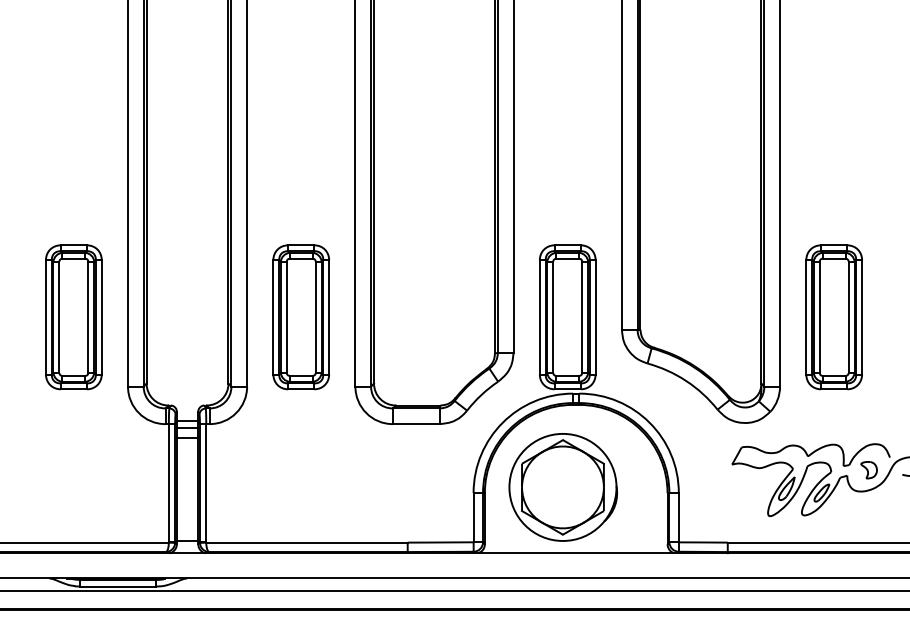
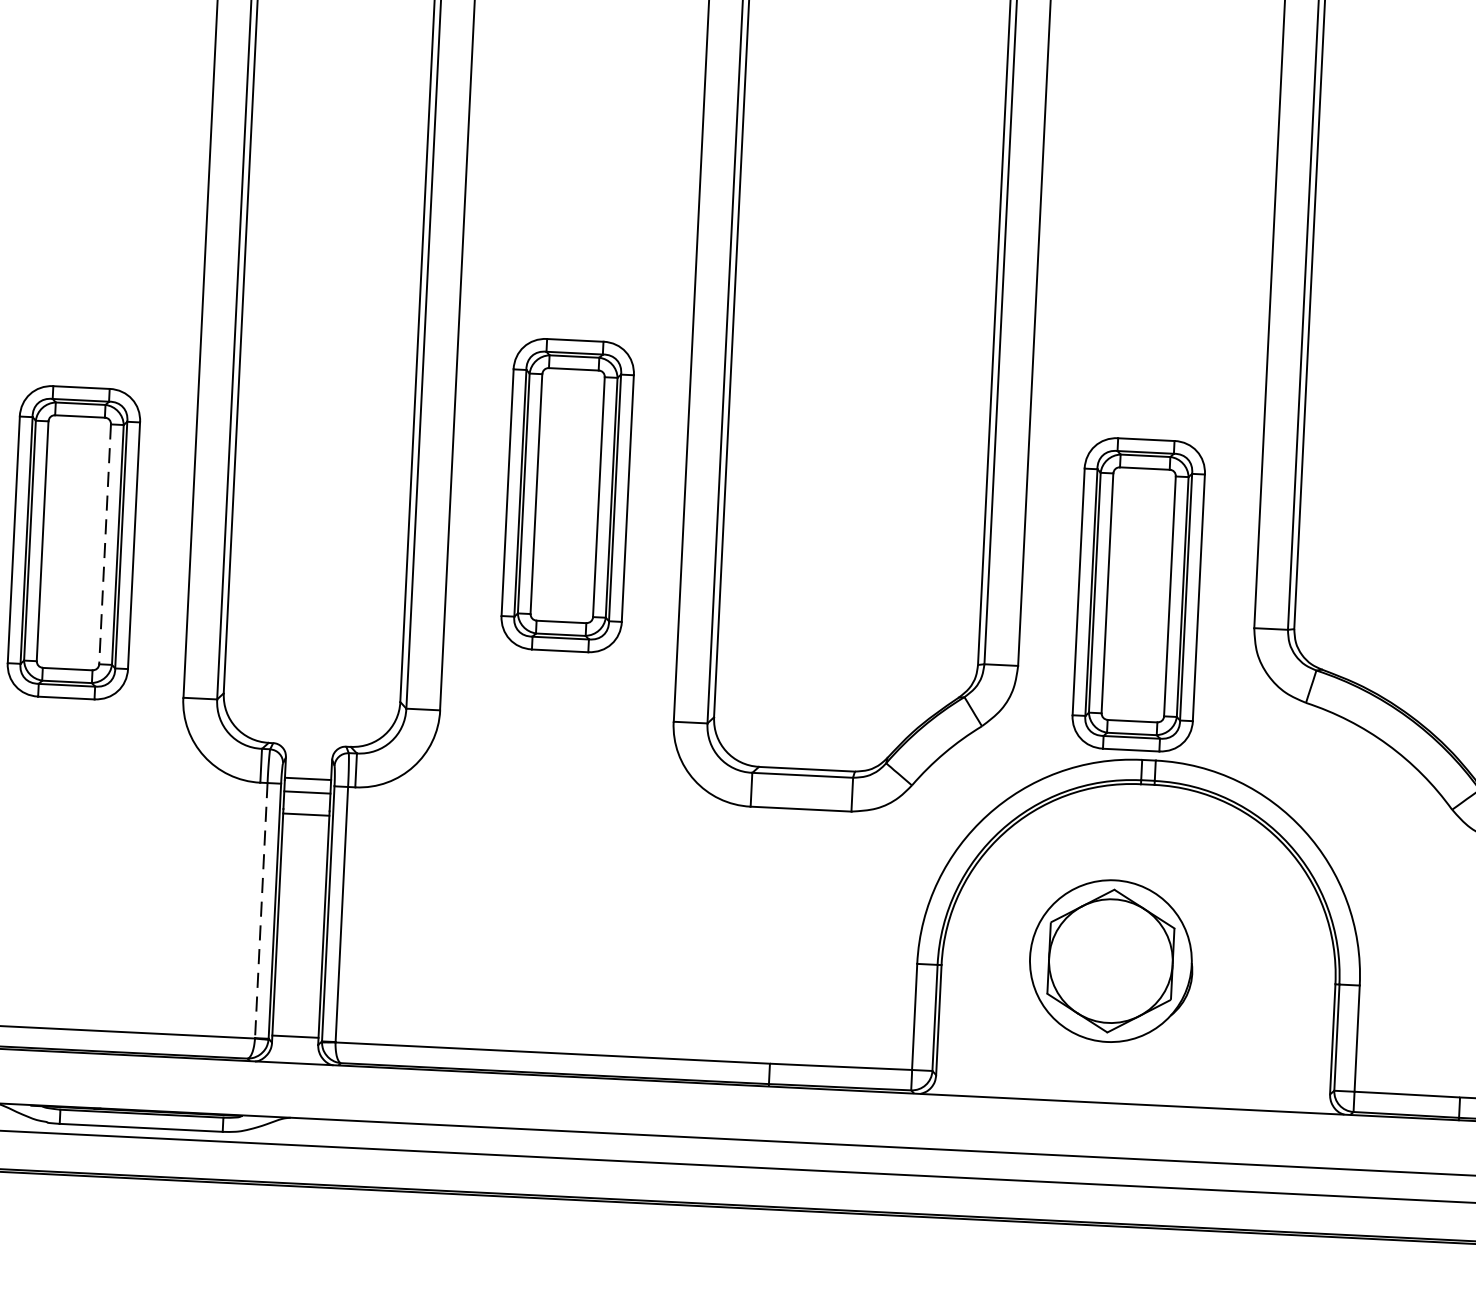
line: (88, 317) -> (105, 544), solid -> dashed
part: (300, 317) -> (566, 495), moved
line: (168, 483) -> (260, 911), solid -> dashed
part: (563, 487) -> (1111, 961), size x0.7

